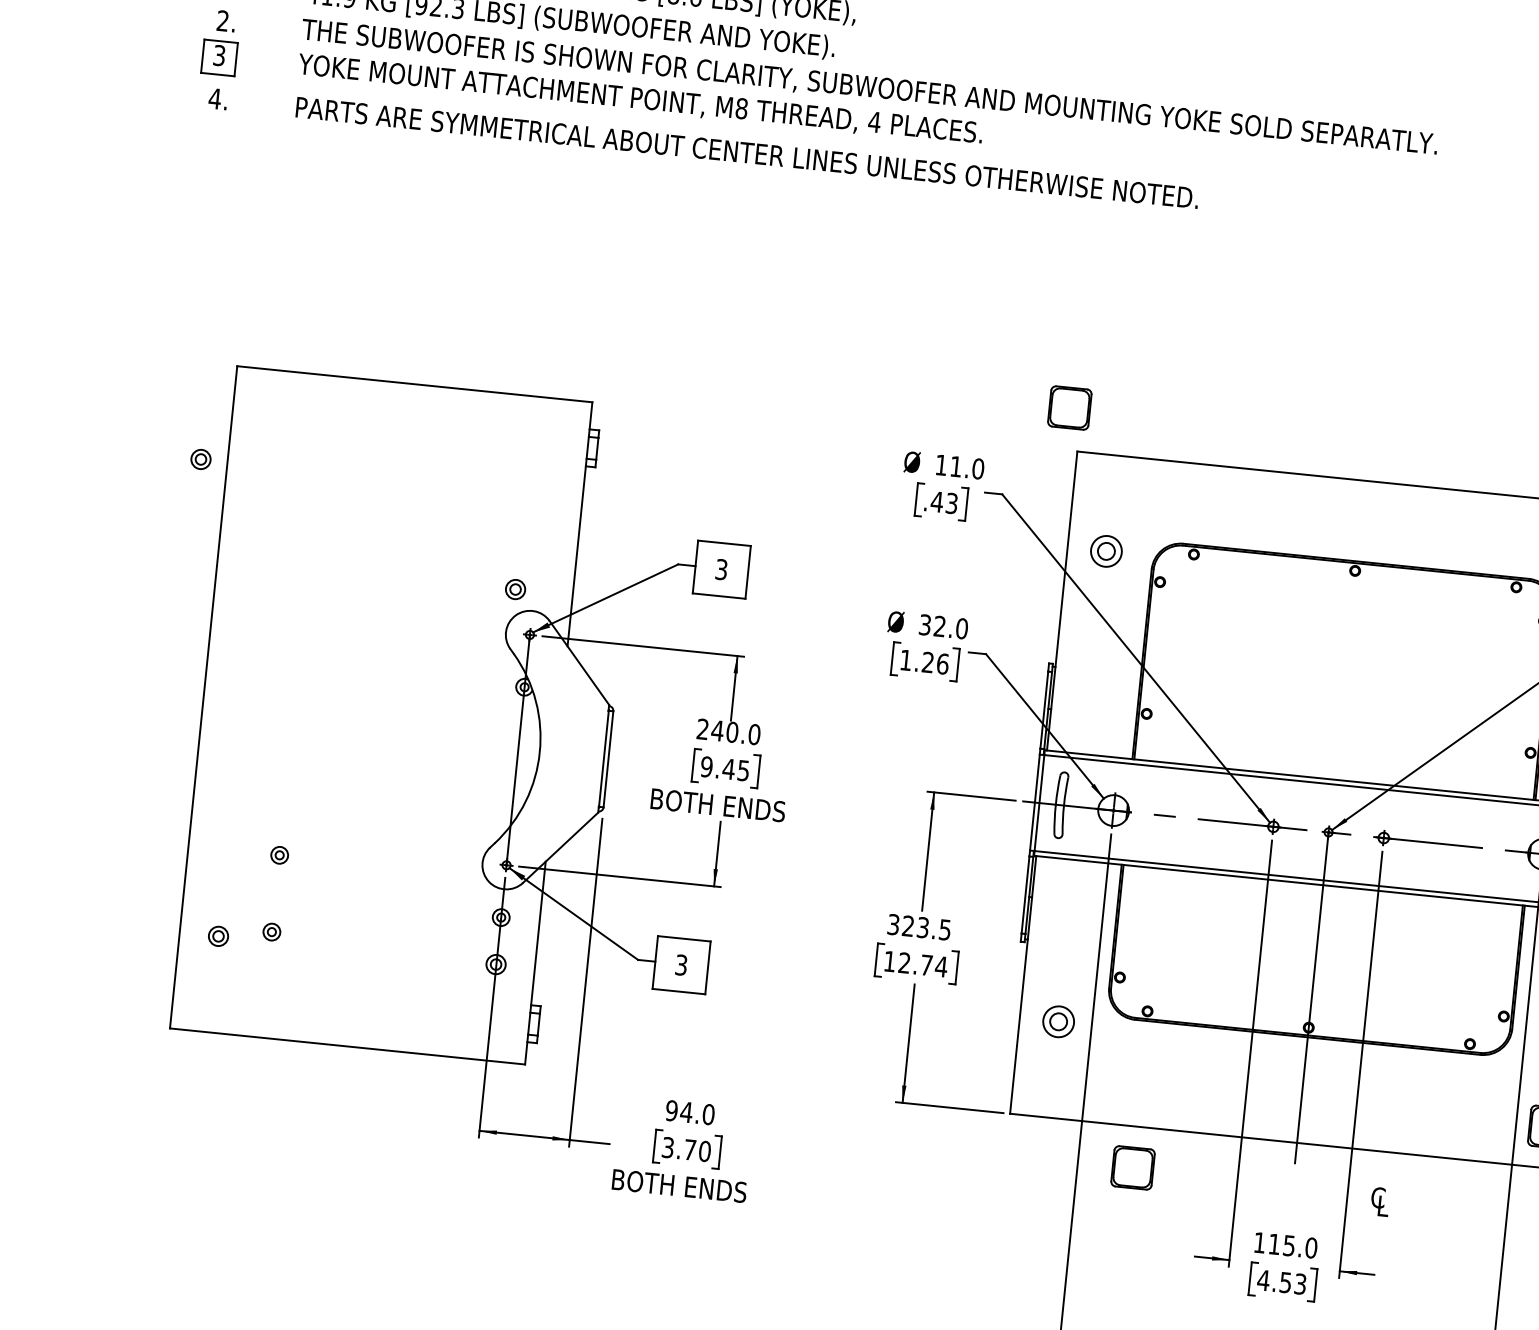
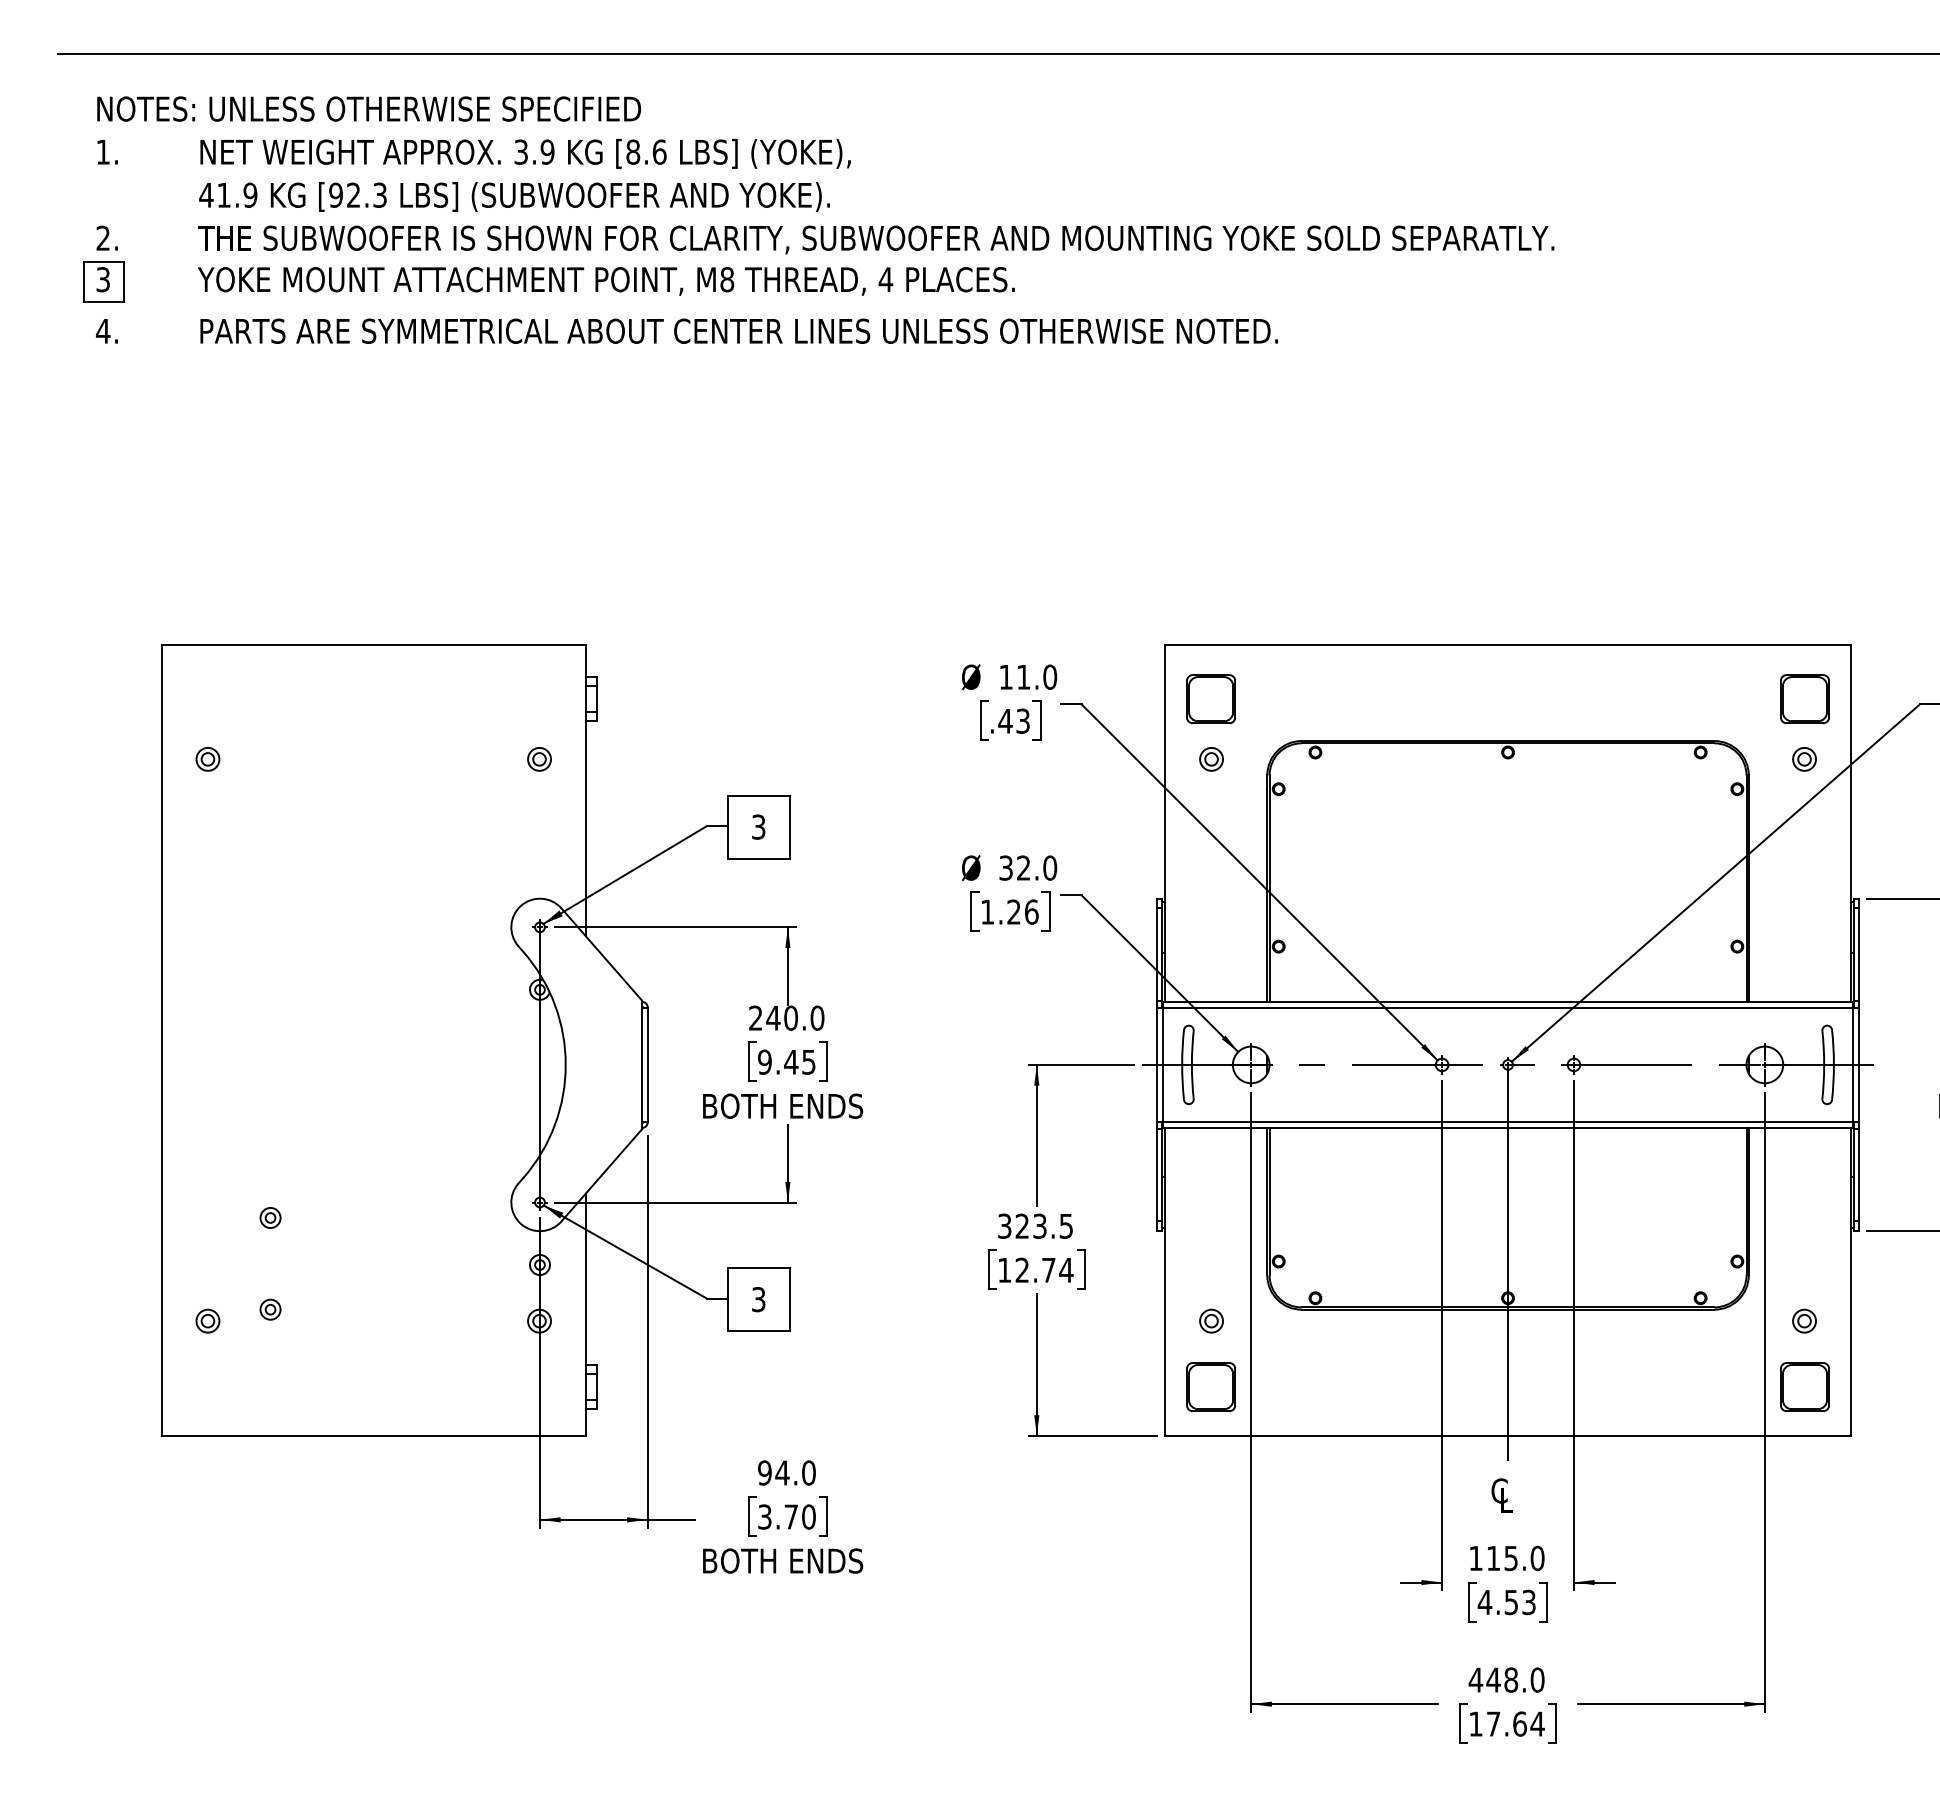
part: (1069, 408) -> (1210, 699), moved
part: (200, 459) -> (207, 759), moved
part: (1106, 551) -> (1211, 759), size x0.62
part: (515, 589) -> (539, 759), moved
part: (1058, 1021) -> (1211, 1320), size x0.62
part: (1132, 1167) -> (1210, 1386), moved
text: (1379, 1201) -> (1501, 1495), moved

